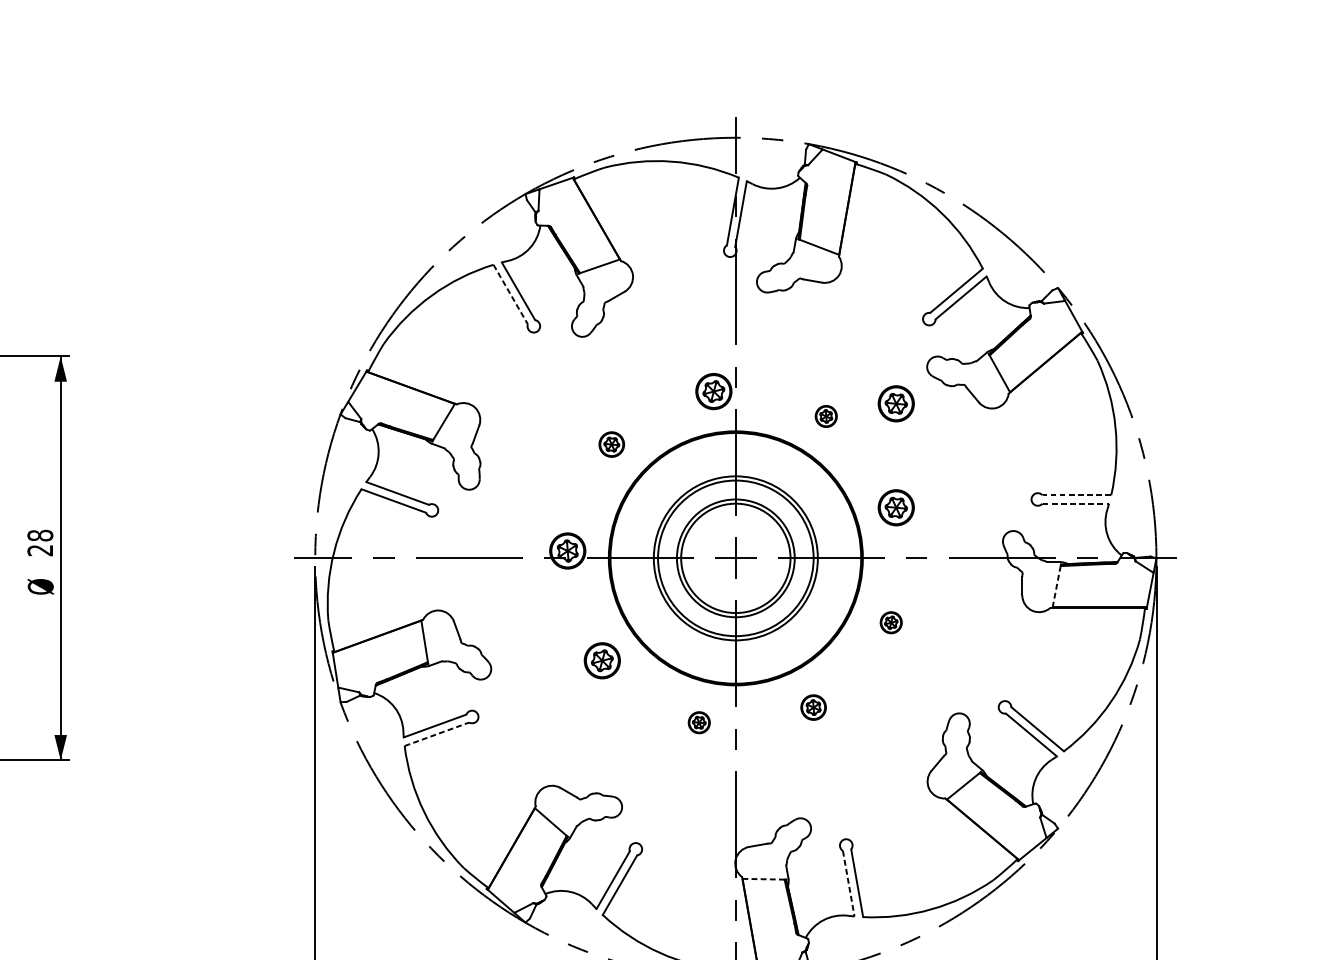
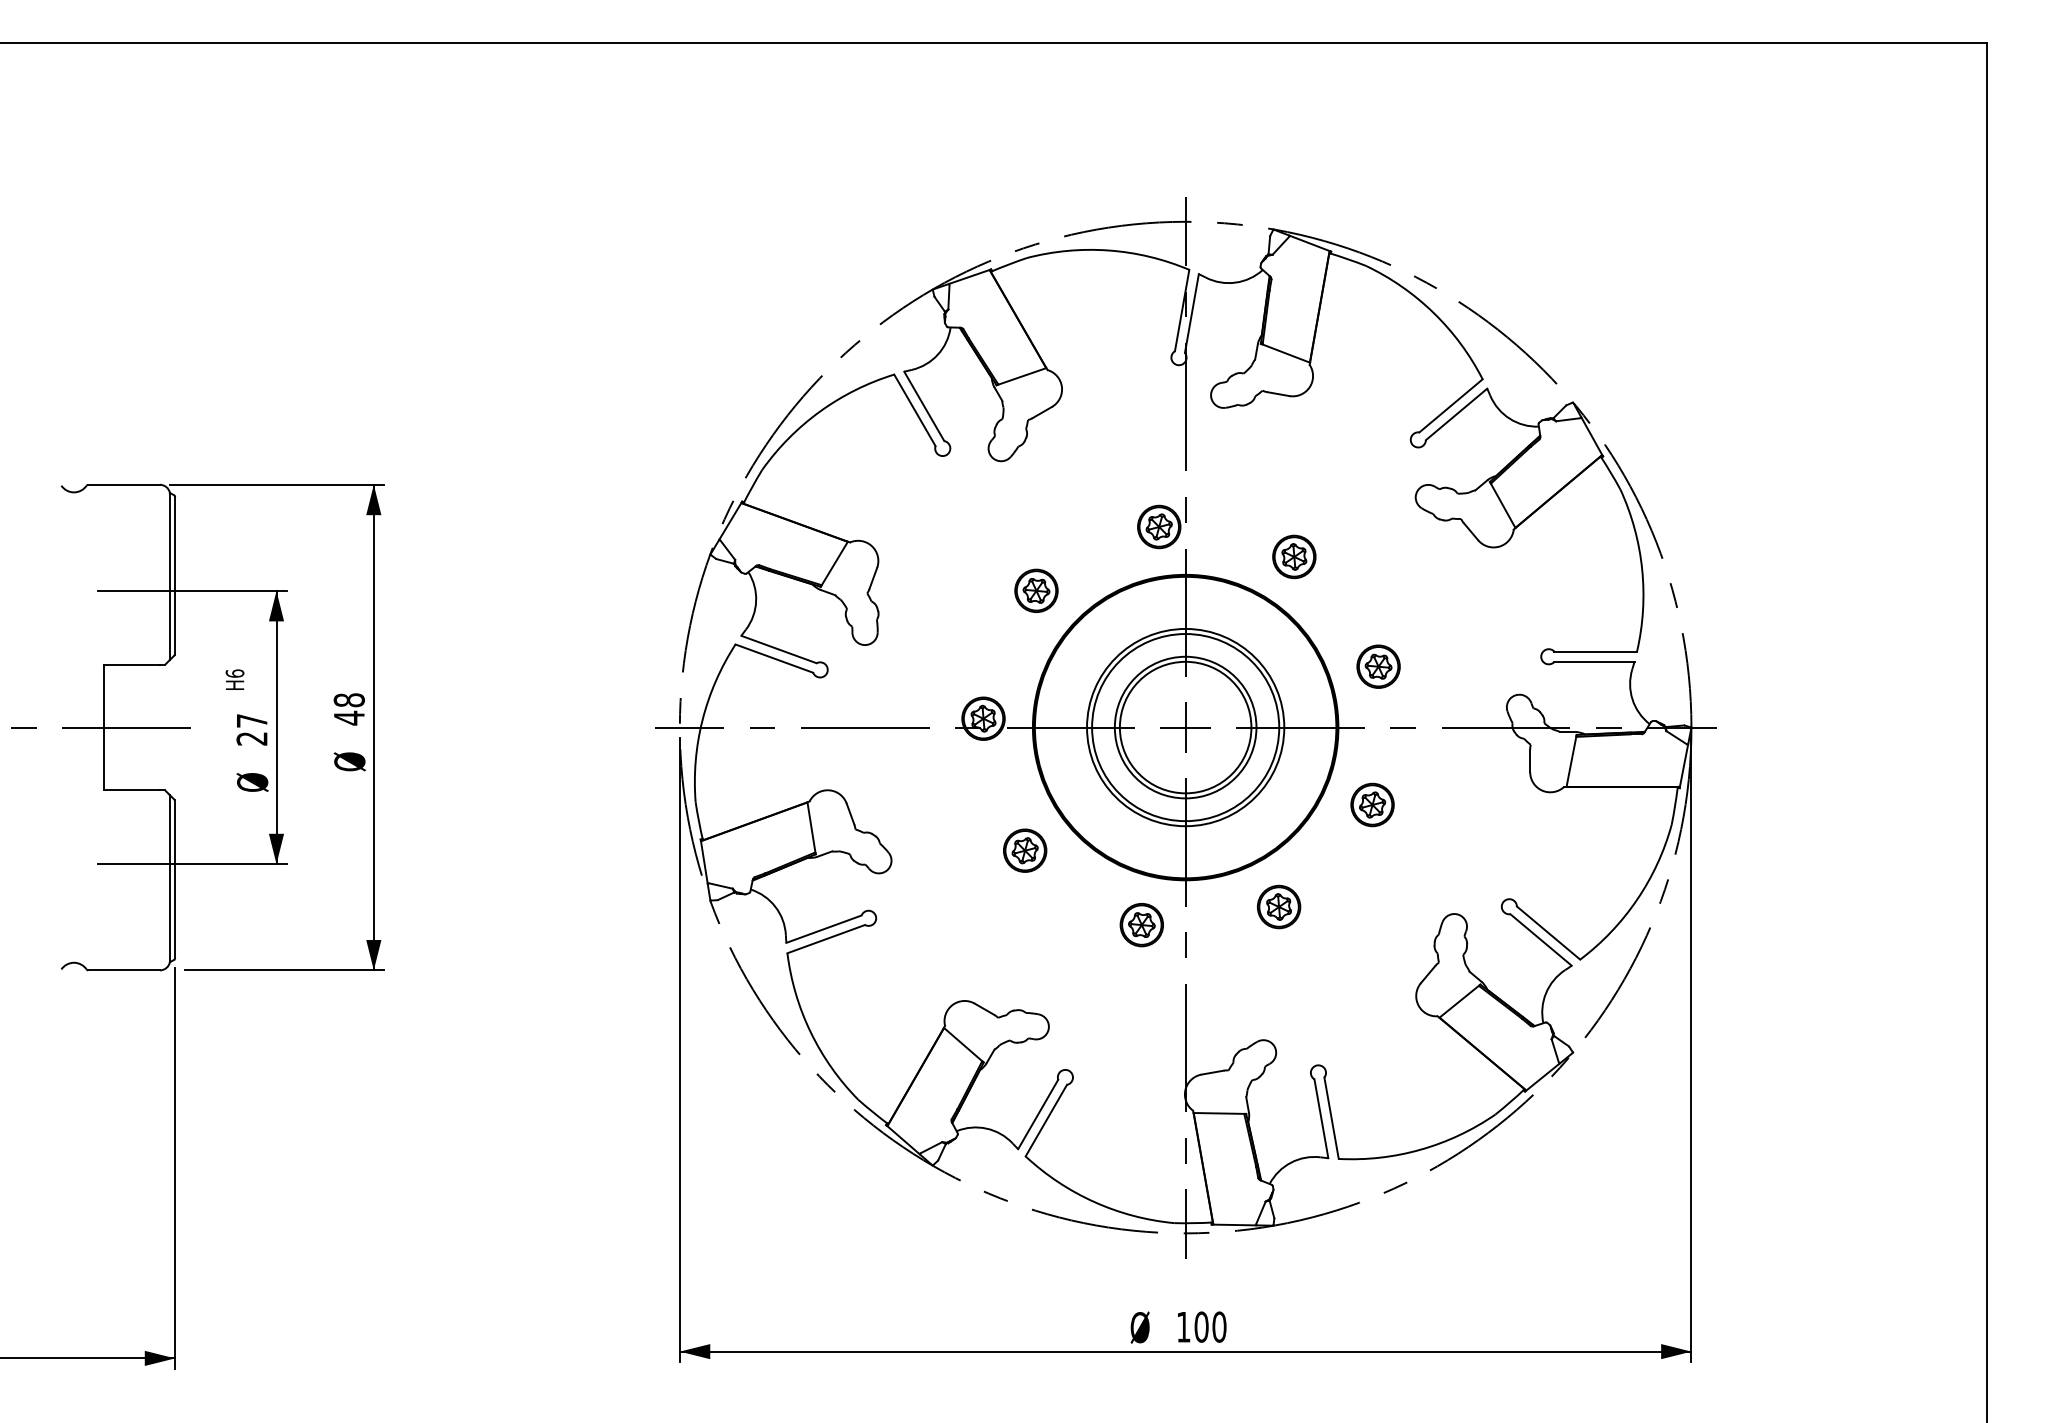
line: (511, 294) -> (915, 410), dashed -> solid
part: (896, 403) -> (1378, 541), removed
part: (826, 416) -> (1294, 556), size x1.67
part: (611, 444) -> (1036, 590), size x1.43
line: (1076, 495) -> (1595, 651), dashed -> solid
line: (1075, 503) -> (1594, 661), dashed -> solid
text: (39, 549) -> (348, 717), 28 -> 48
line: (1056, 586) -> (1571, 761), dashed -> solid
part: (891, 622) -> (1372, 804), size x1.67
part: (813, 707) -> (1279, 906), size x1.43
part: (699, 722) -> (1141, 925), size x1.67
line: (437, 733) -> (826, 938), dashed -> solid
line: (763, 879) -> (1219, 1113), dashed -> solid
line: (848, 884) -> (1321, 1119), dashed -> solid

